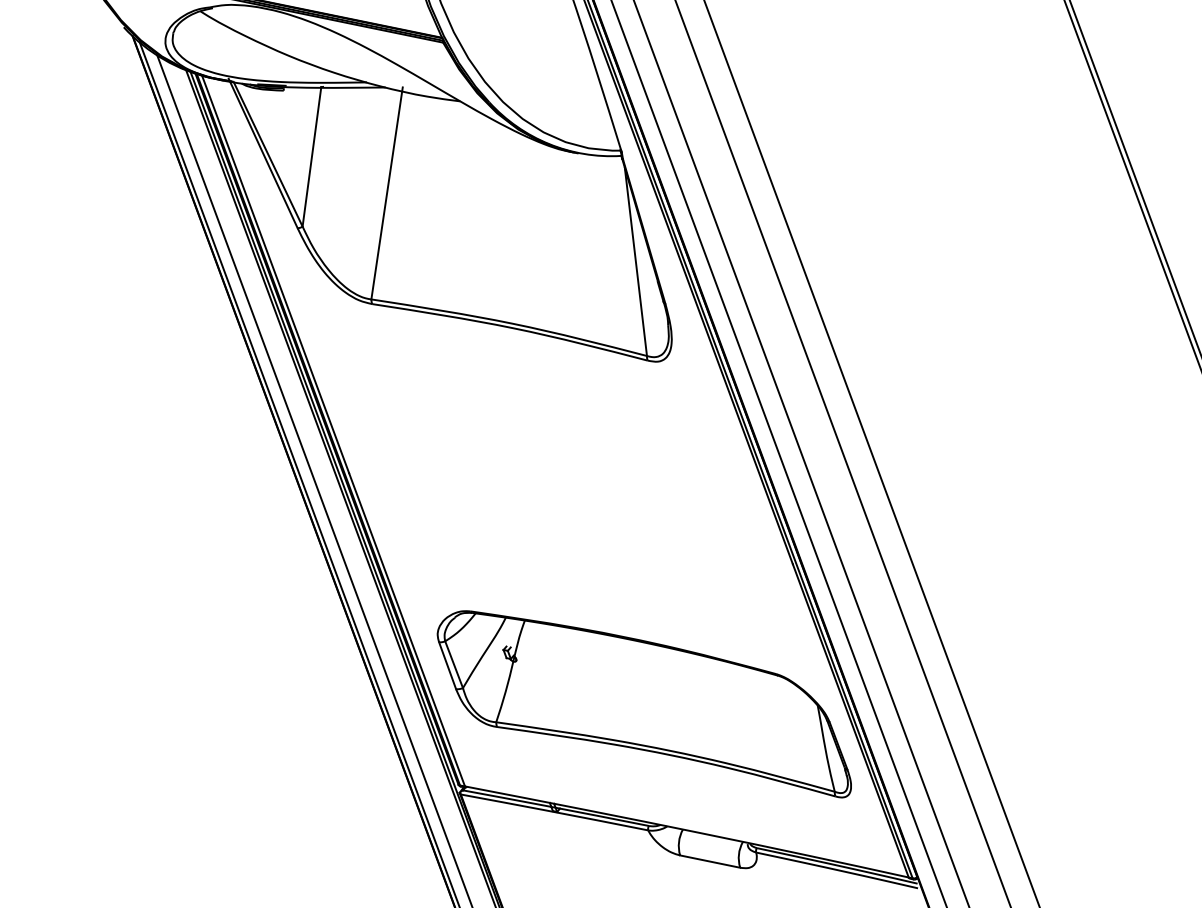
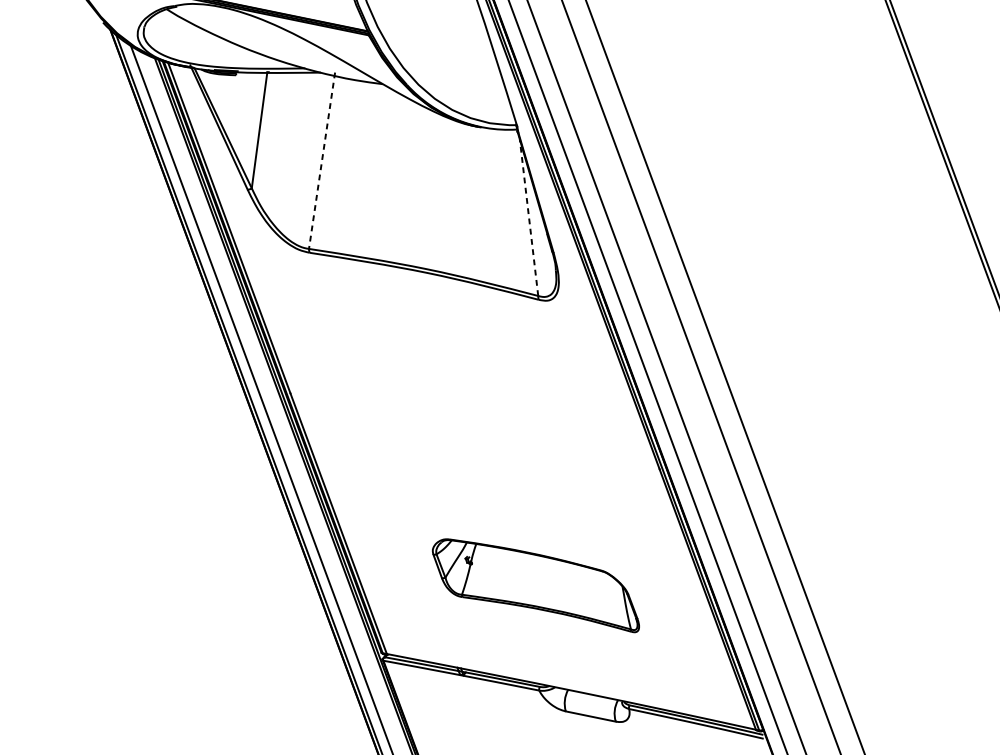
line: (387, 193) -> (322, 160), solid -> dashed
line: (635, 261) -> (528, 217), solid -> dashed
part: (643, 704) -> (535, 585), size x0.6

